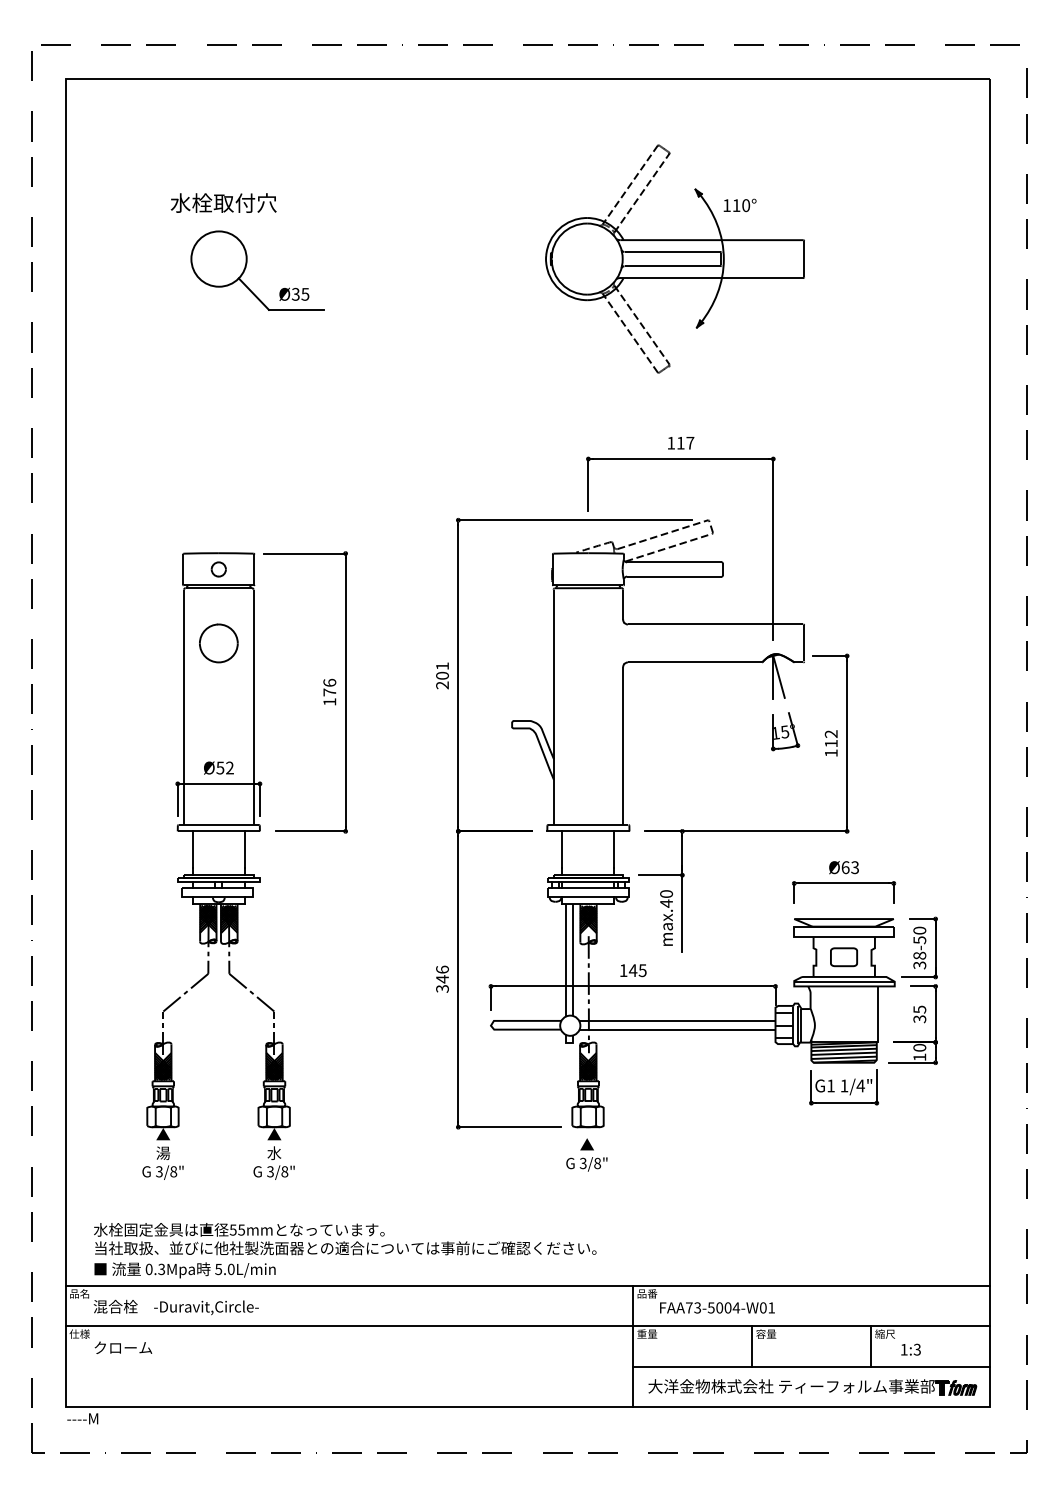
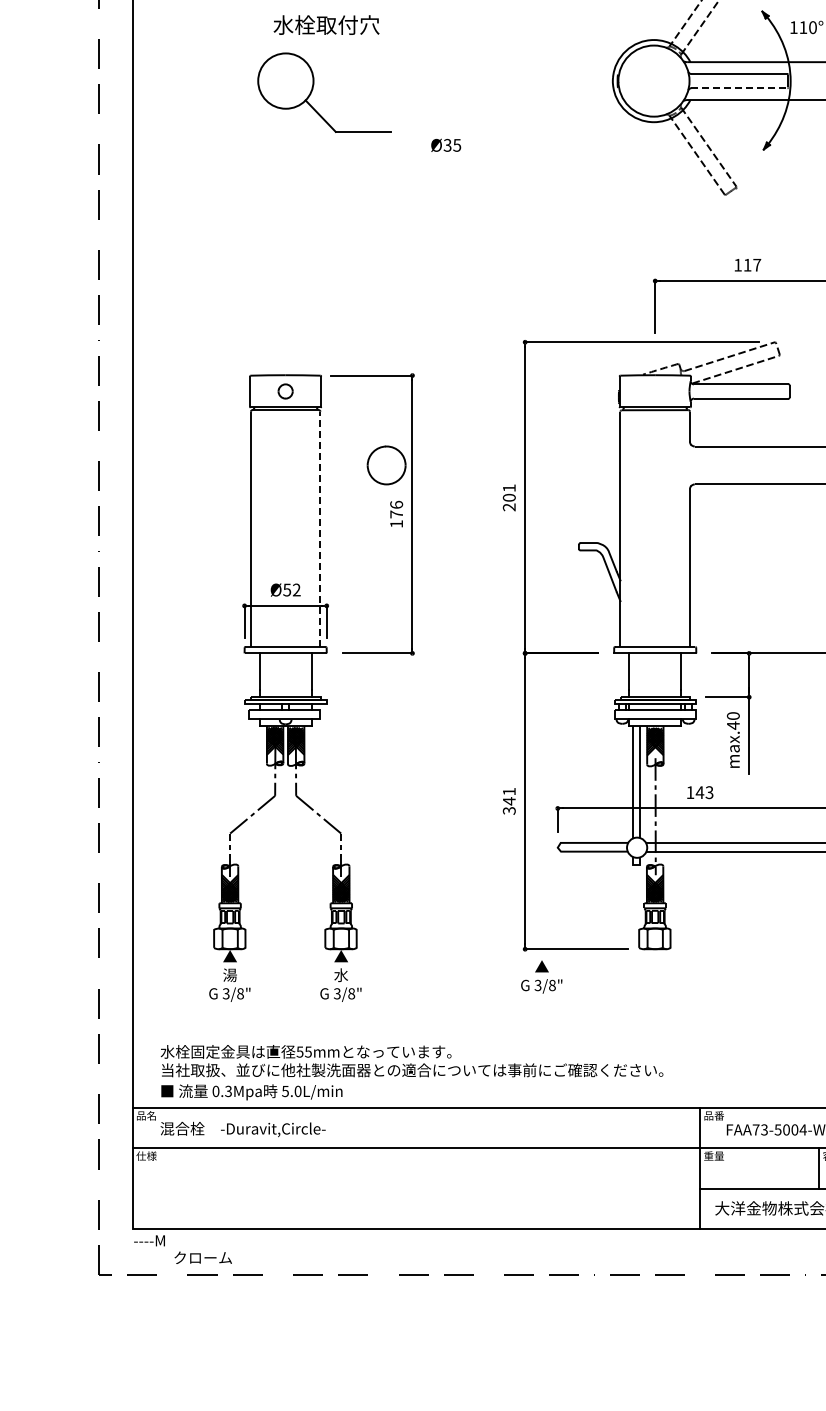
text: (223, 202) -> (326, 24), moved
line: (673, 266) -> (740, 88), solid -> dashed
text: (294, 293) -> (446, 144), moved
part: (218, 643) -> (386, 465), moved
line: (253, 707) -> (320, 529), solid -> dashed
text: (442, 969) -> (509, 791), 346 -> 341
text: (642, 970) -> (709, 792), 145 -> 143
text: (586, 1154) -> (541, 976), moved
text: (123, 1347) -> (203, 1257), moved

